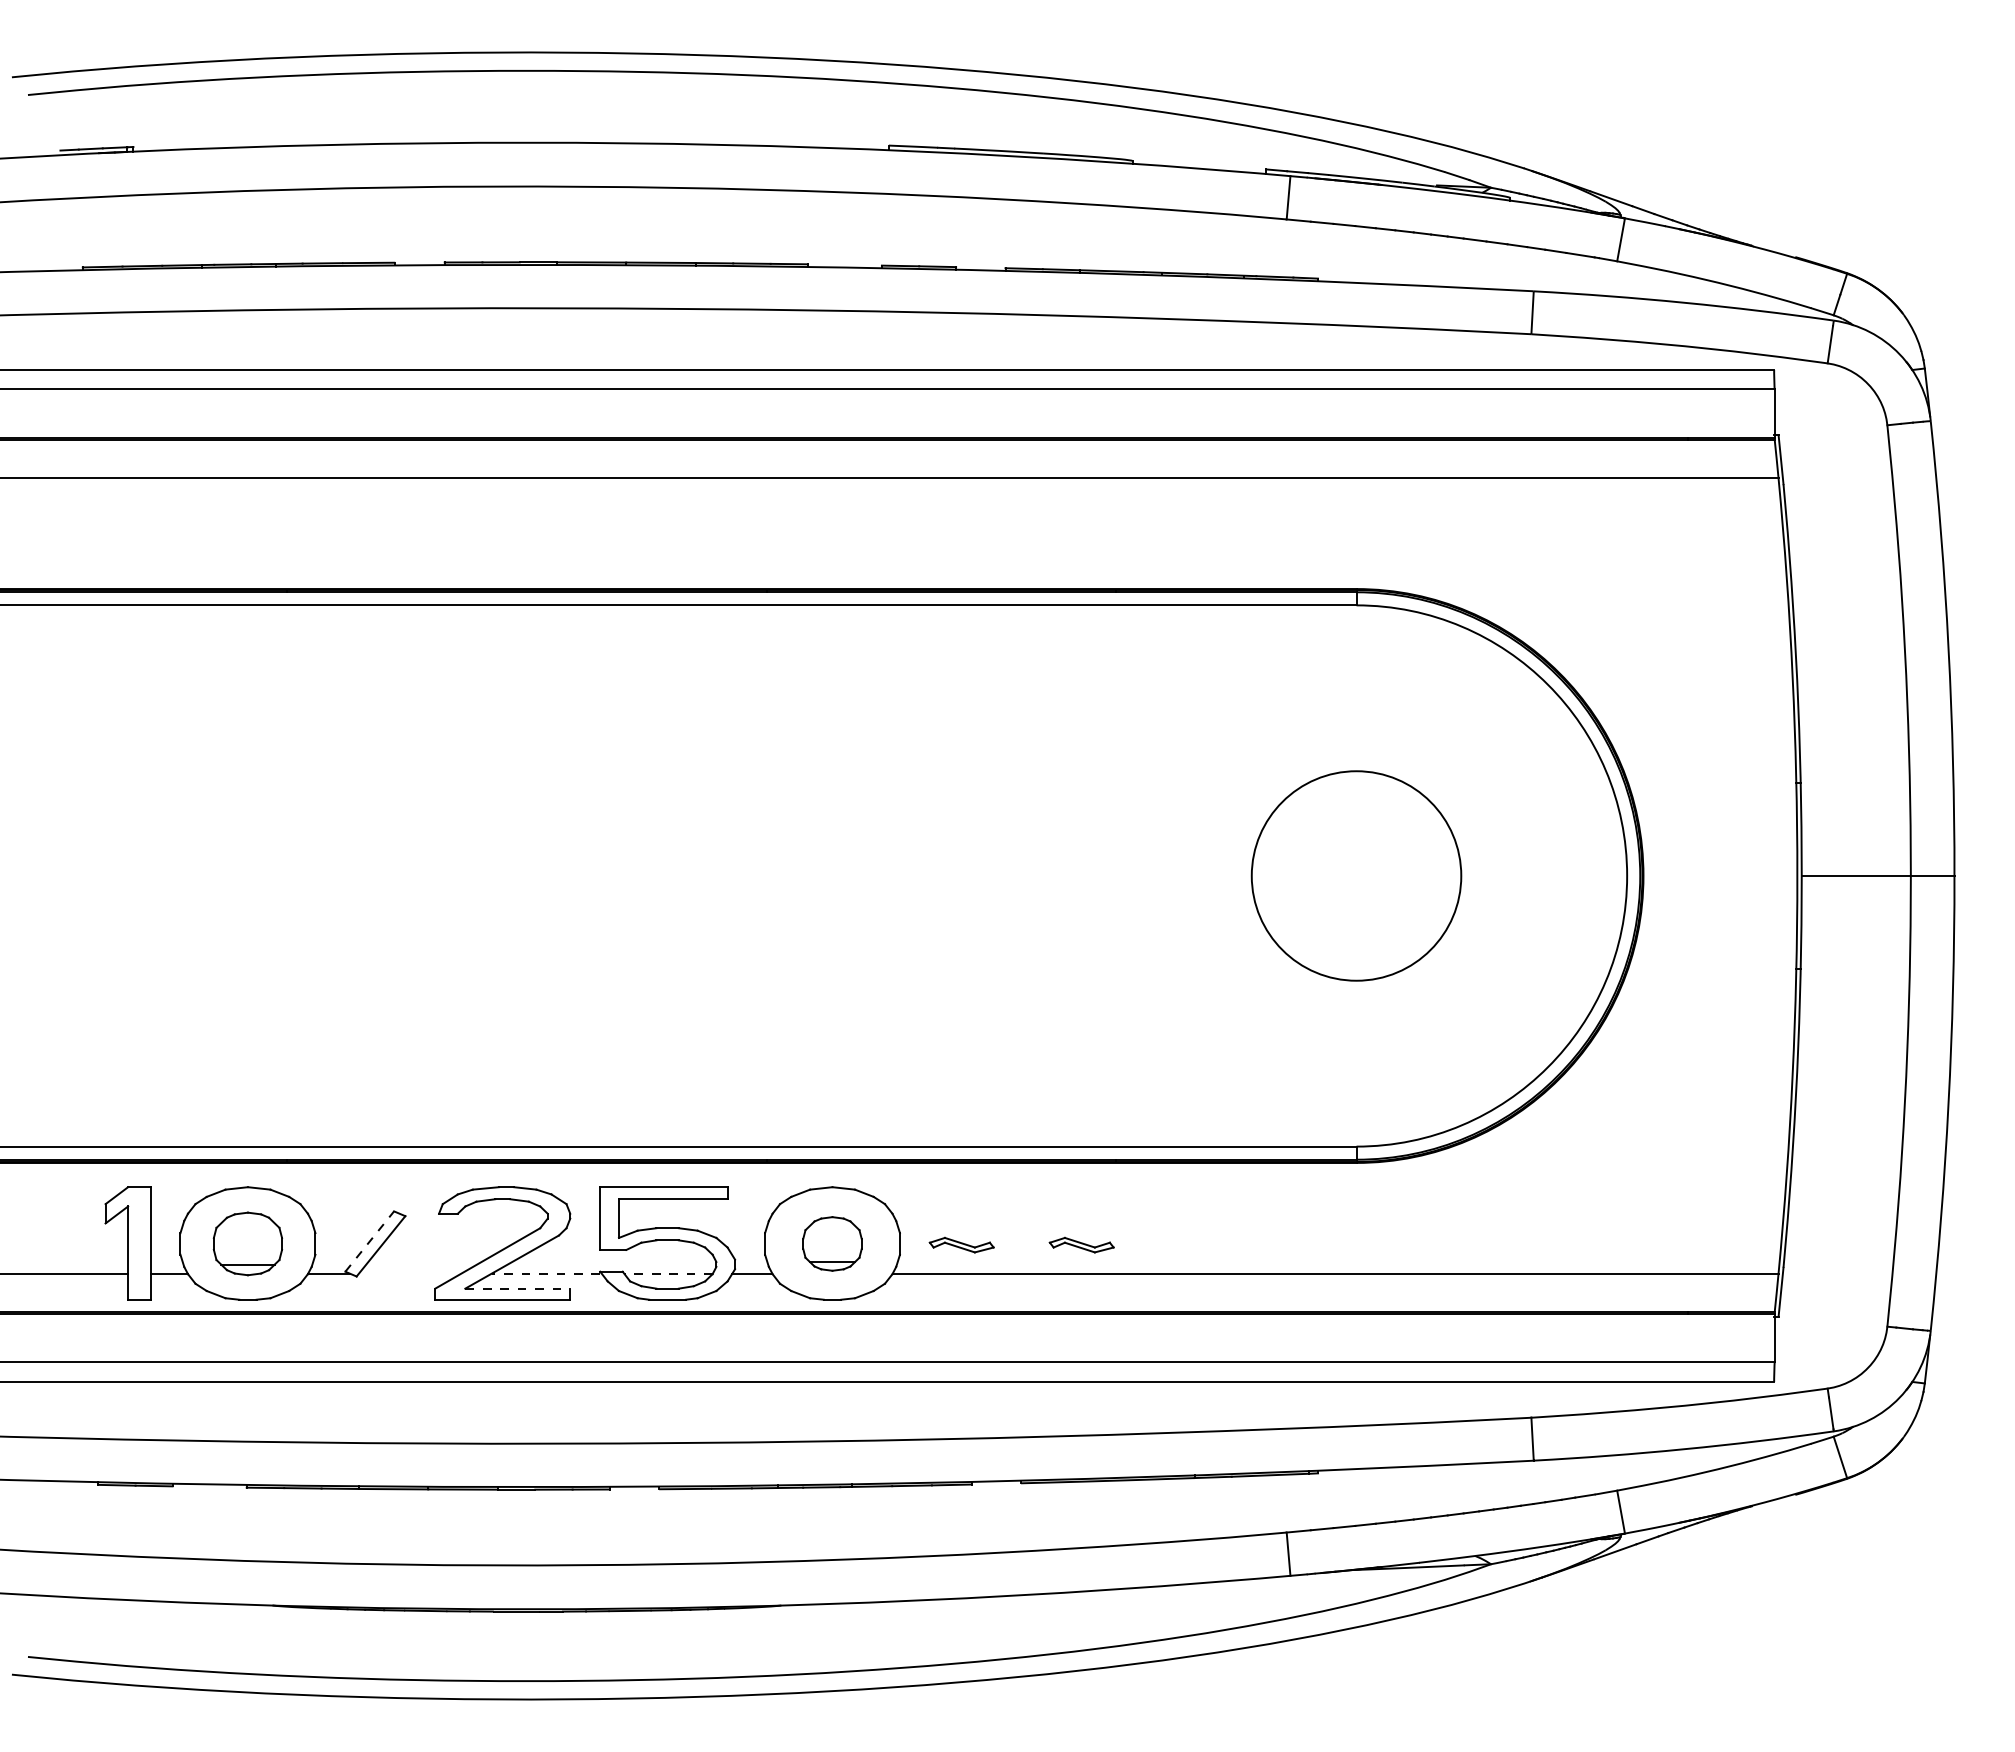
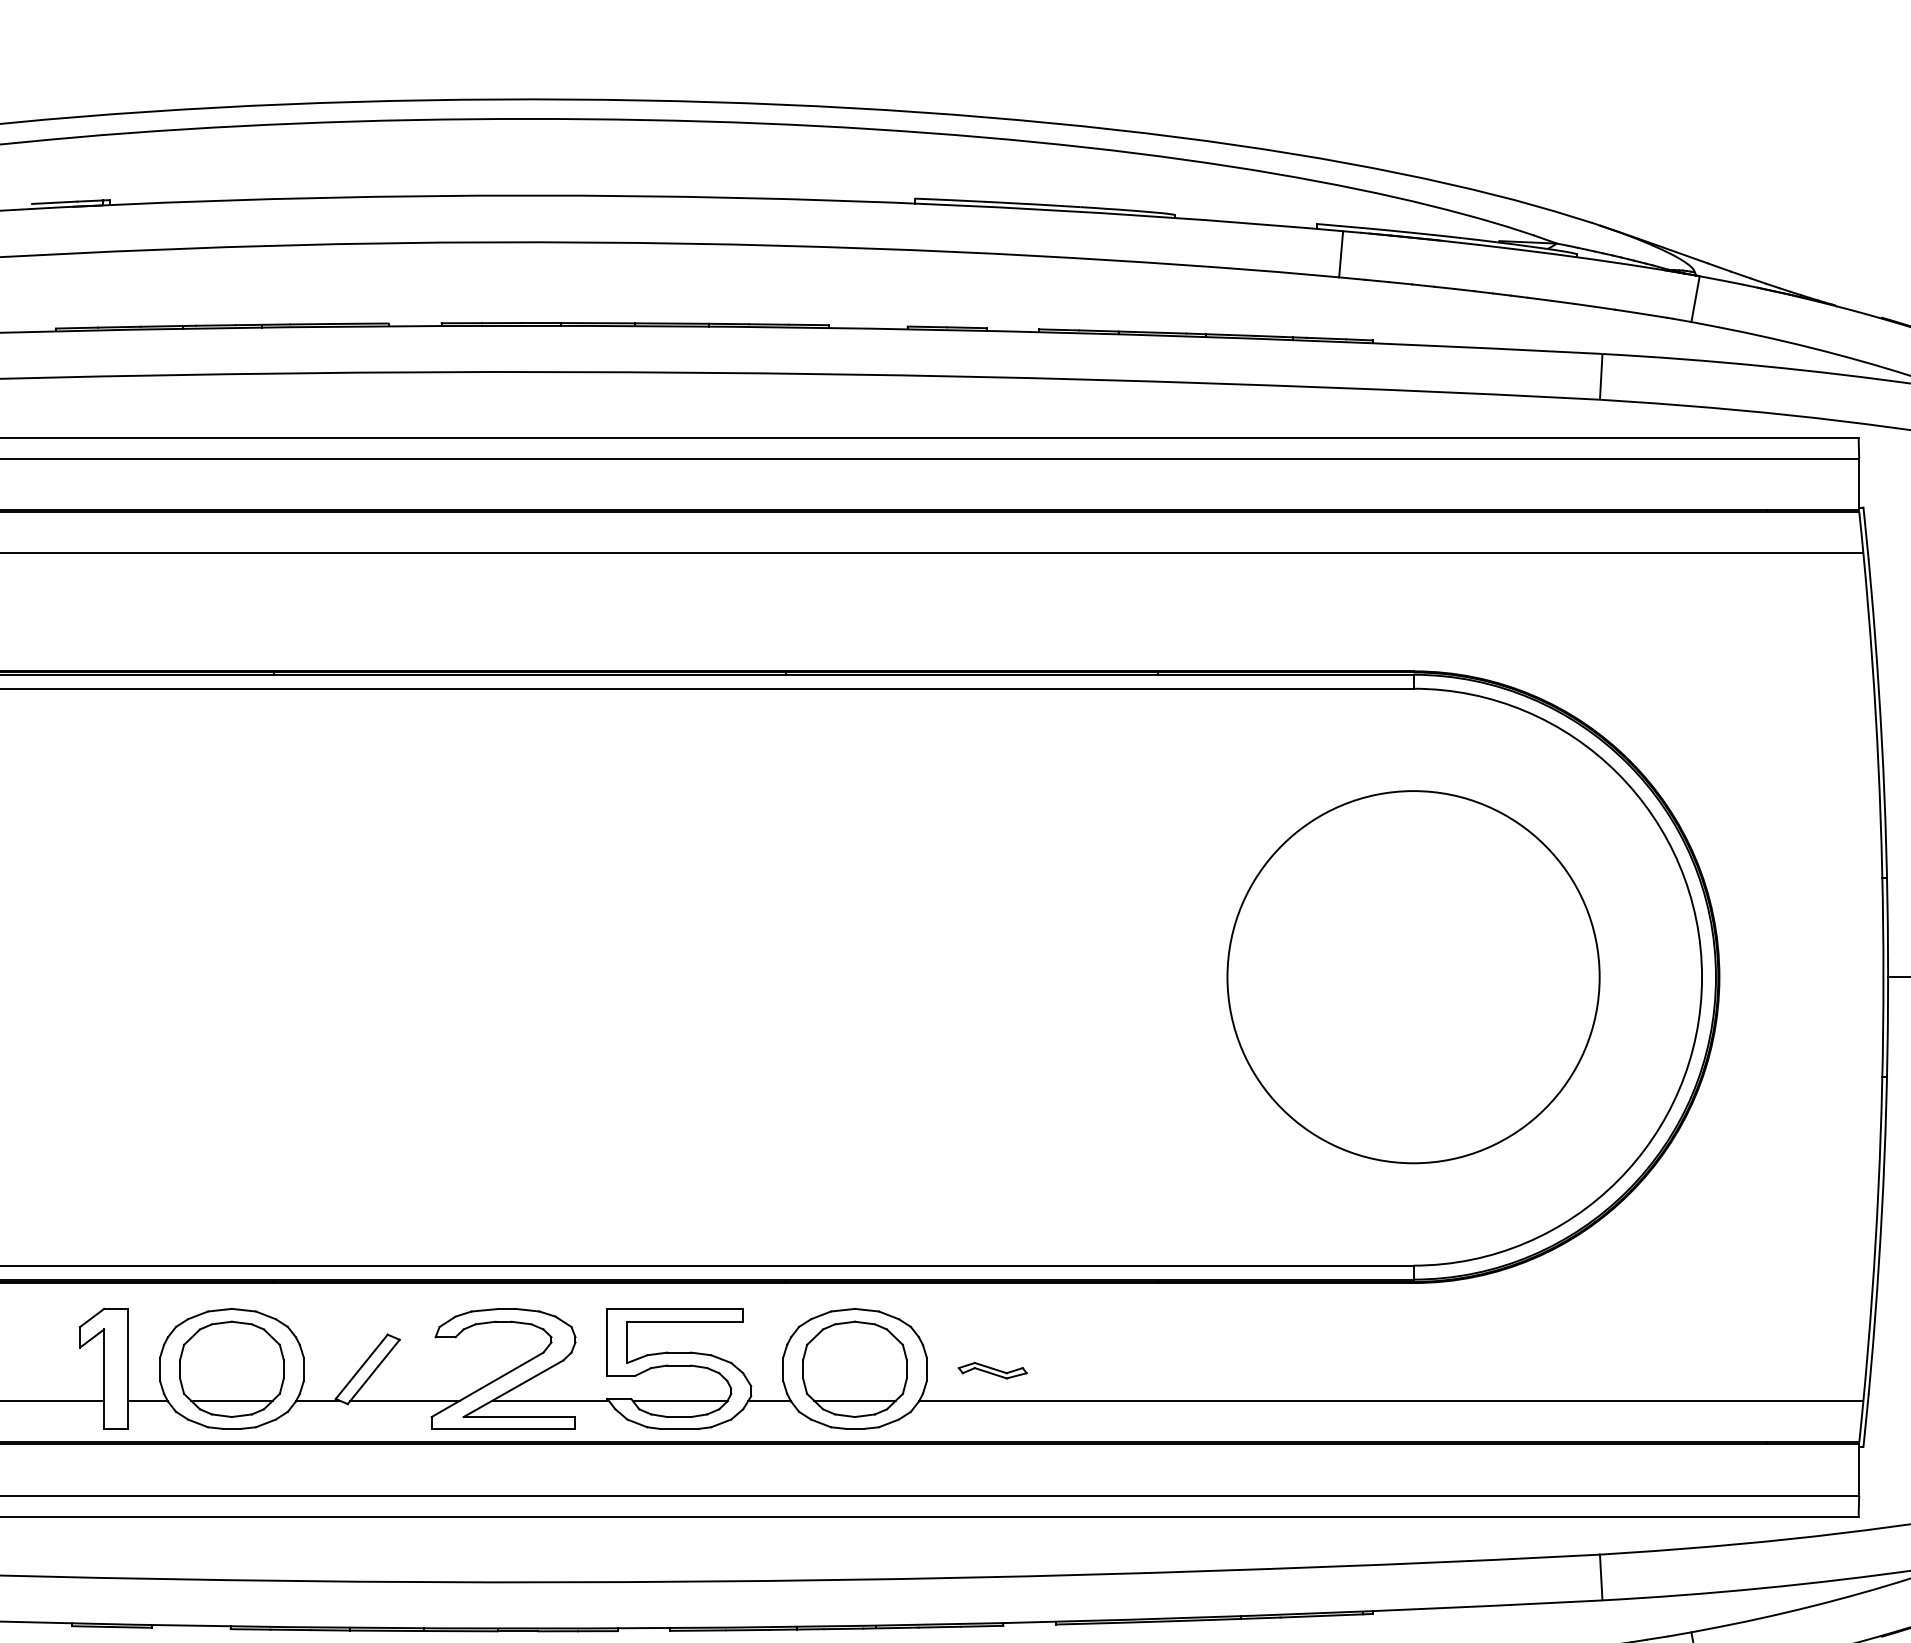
circle: (1356, 875) -> (1413, 976), size x1.67
line: (369, 1241) -> (361, 1366), dashed -> solid
part: (247, 1243) -> (231, 1368), size x1.43
part: (832, 1243) -> (855, 1368), size x1.67
part: (1081, 1244) -> (1120, 1369), removed
line: (410, 1273) -> (405, 1400), added
line: (545, 1273) -> (549, 1400), dashed -> solid
line: (668, 1273) -> (680, 1400), dashed -> solid
line: (518, 1288) -> (520, 1416), dashed -> solid

